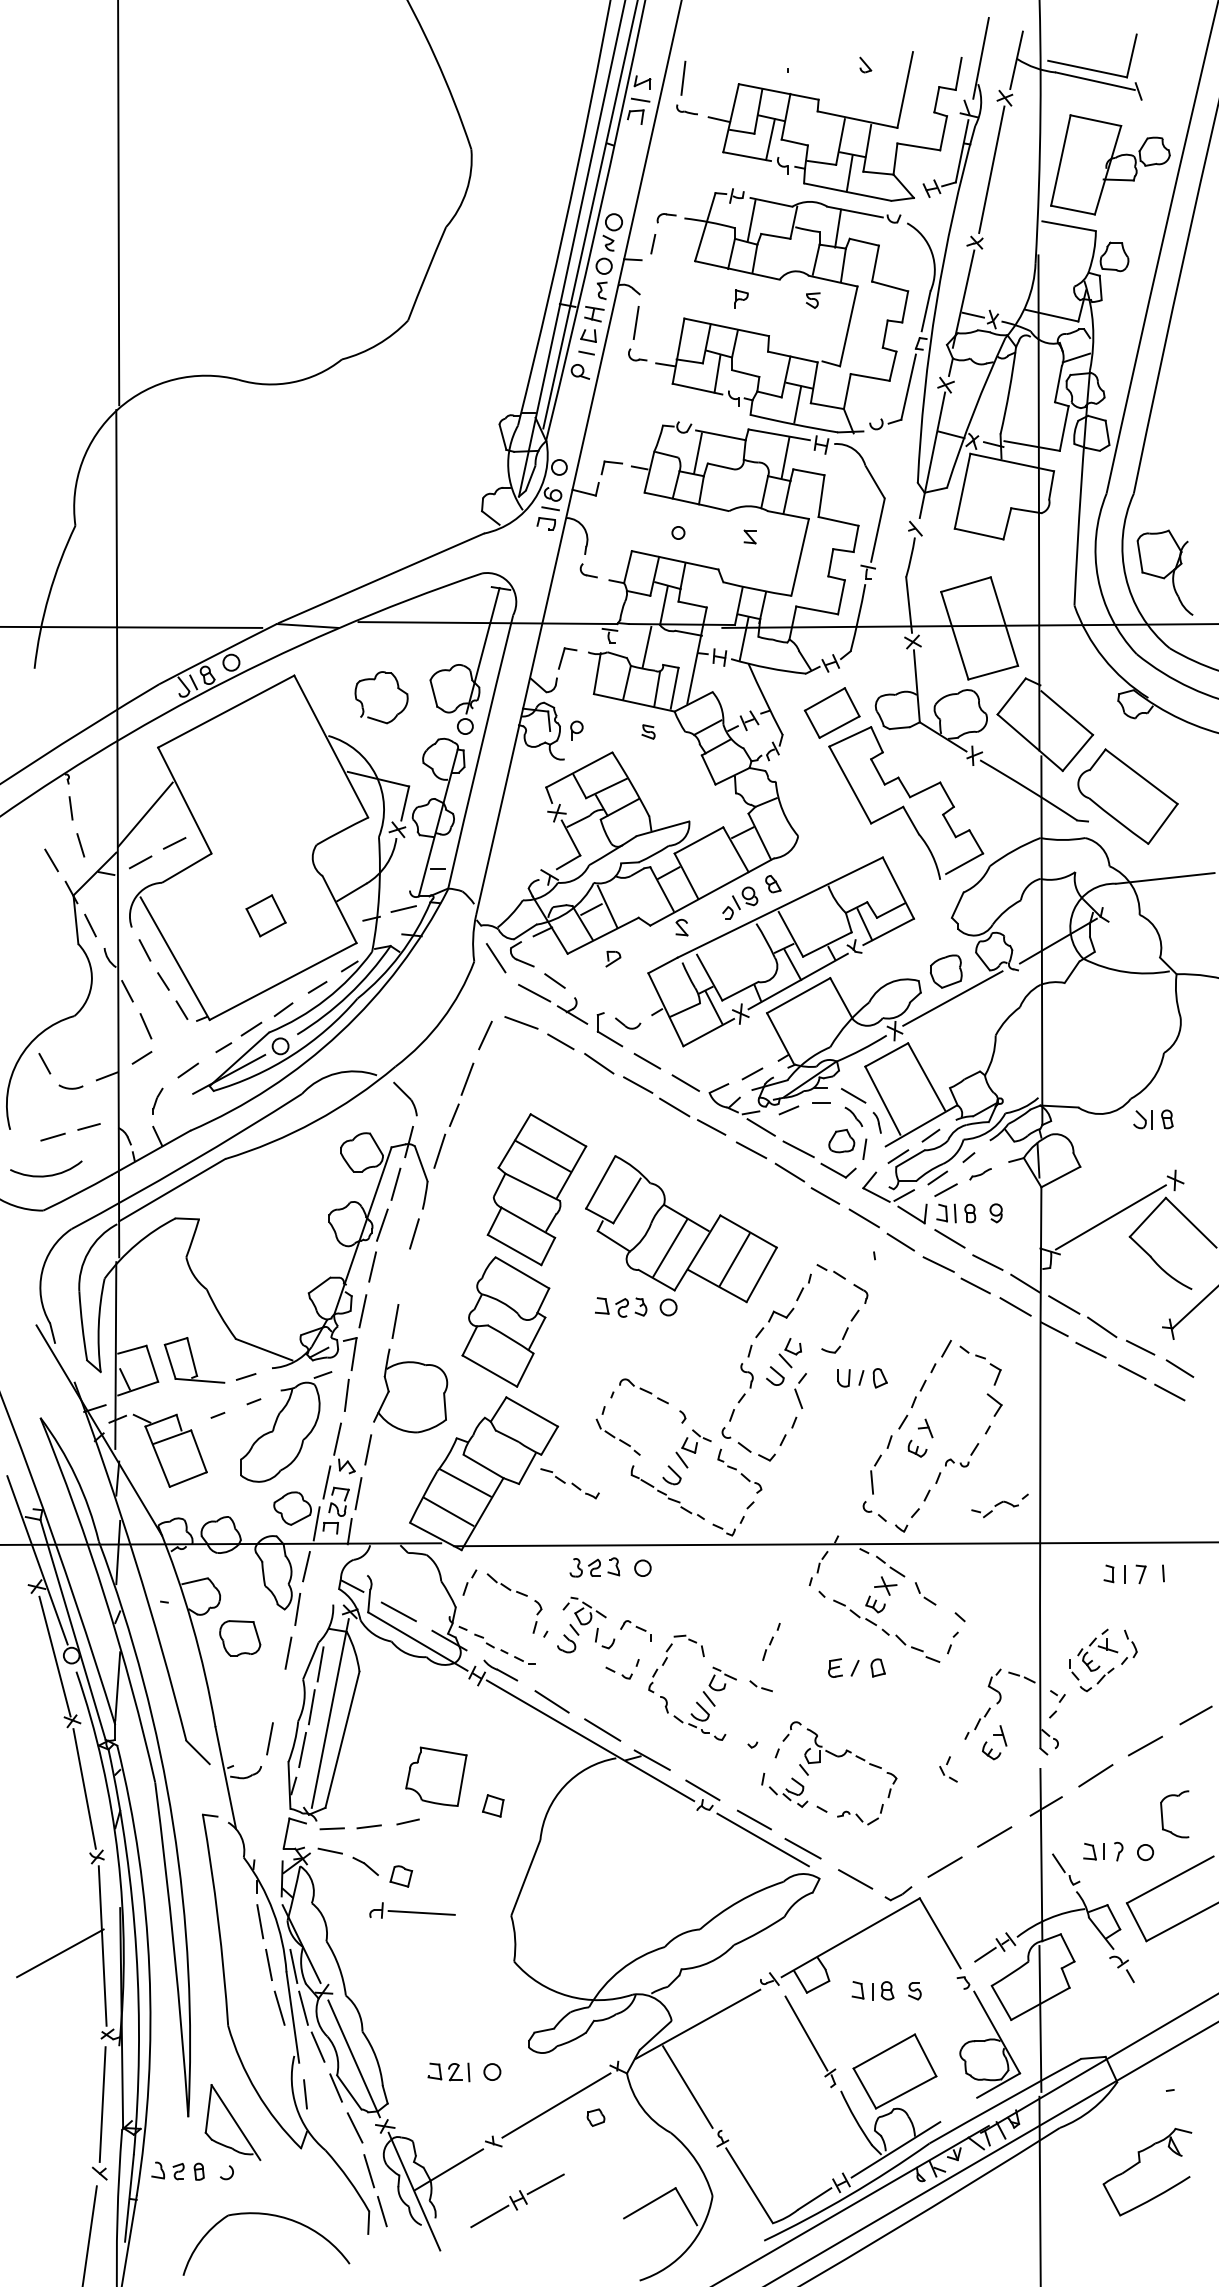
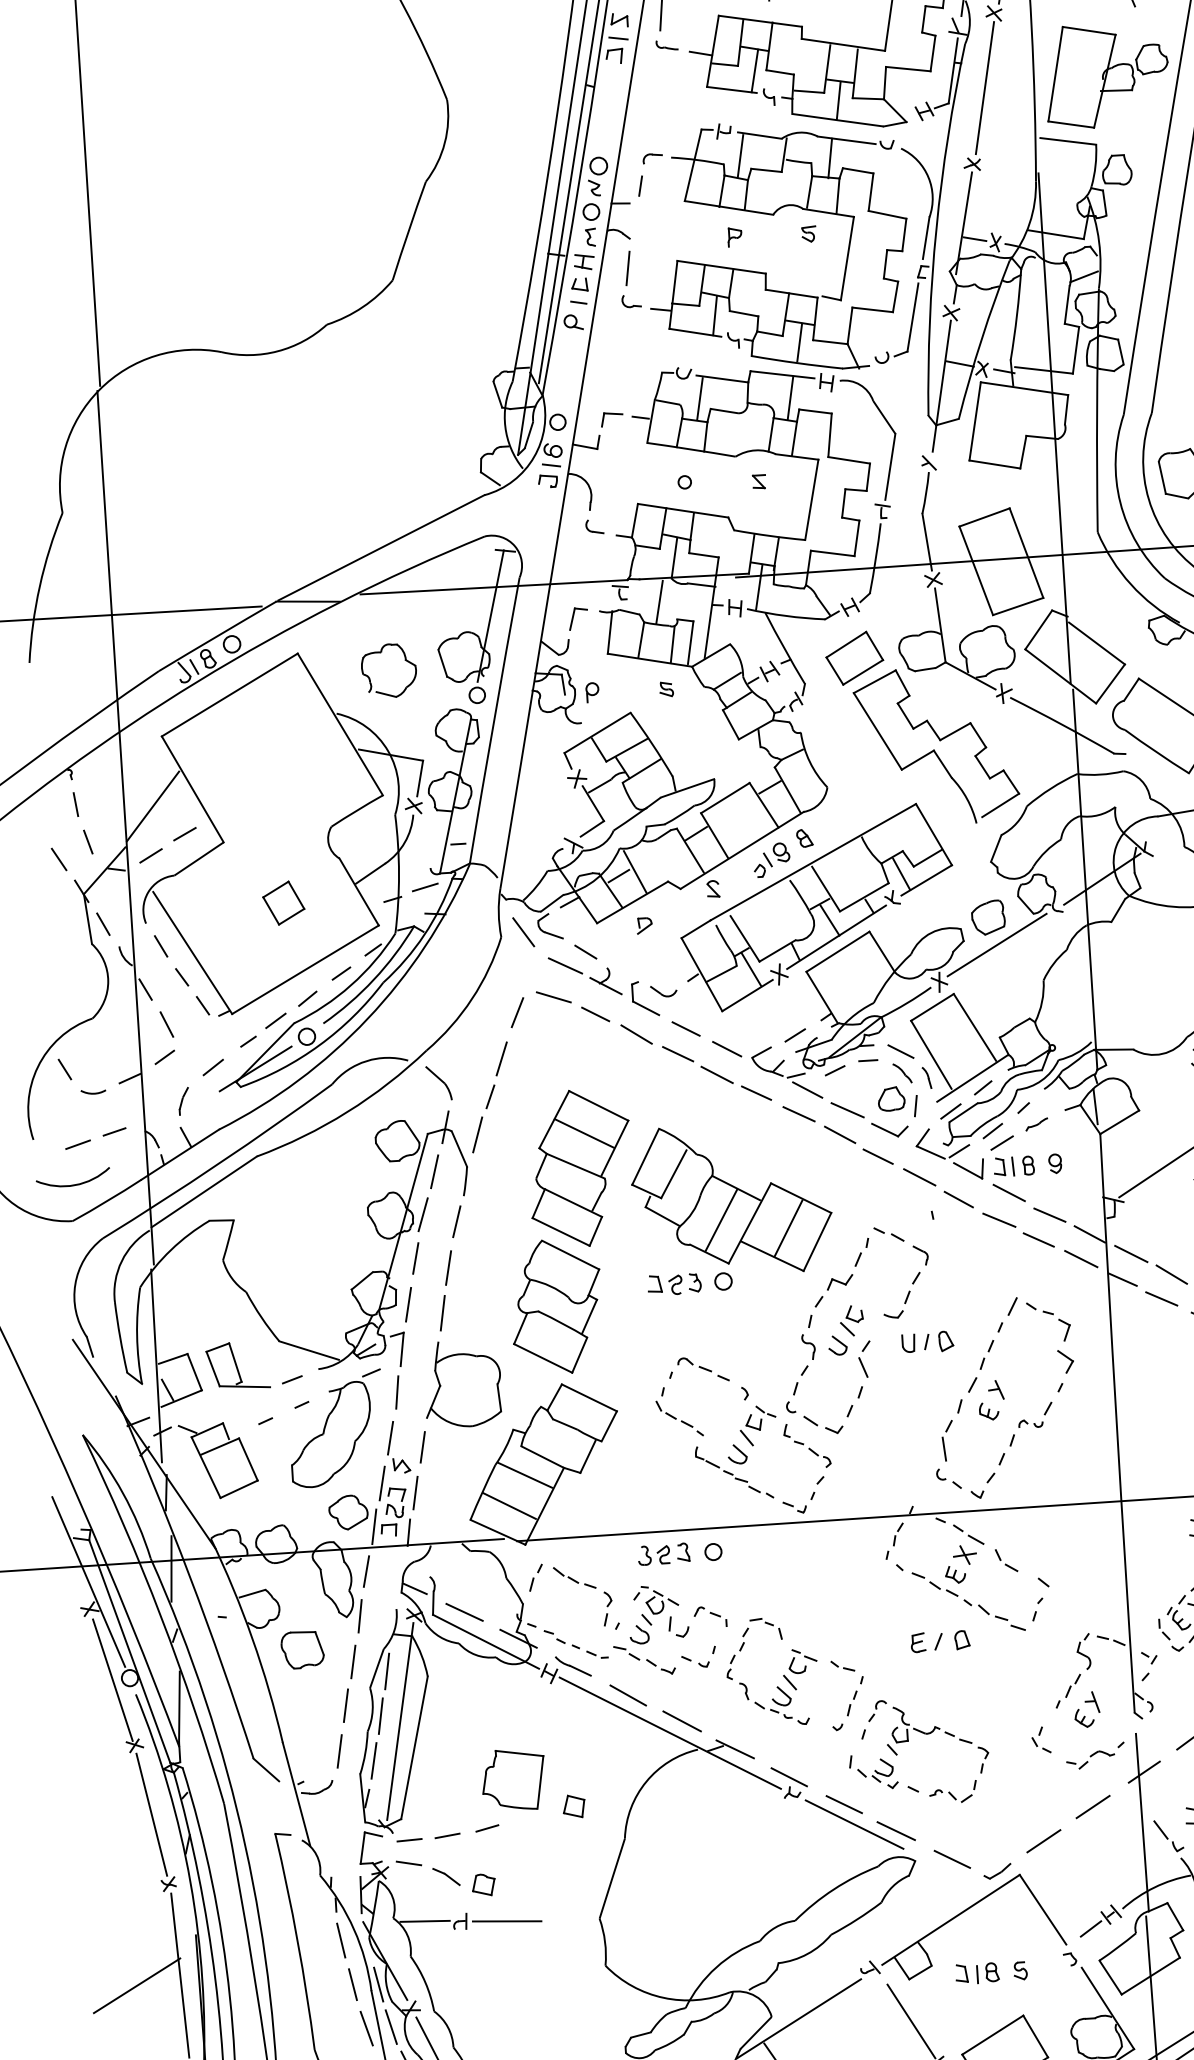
line: (403, 1278) -> (448, 1268), added
part: (569, 1483) -> (644, 1660), moved
part: (999, 1505) -> (1094, 1755), moved
part: (771, 1641) -> (855, 1695), moved
line: (278, 1694) -> (345, 1705), added
line: (342, 1908) -> (425, 1921), added

